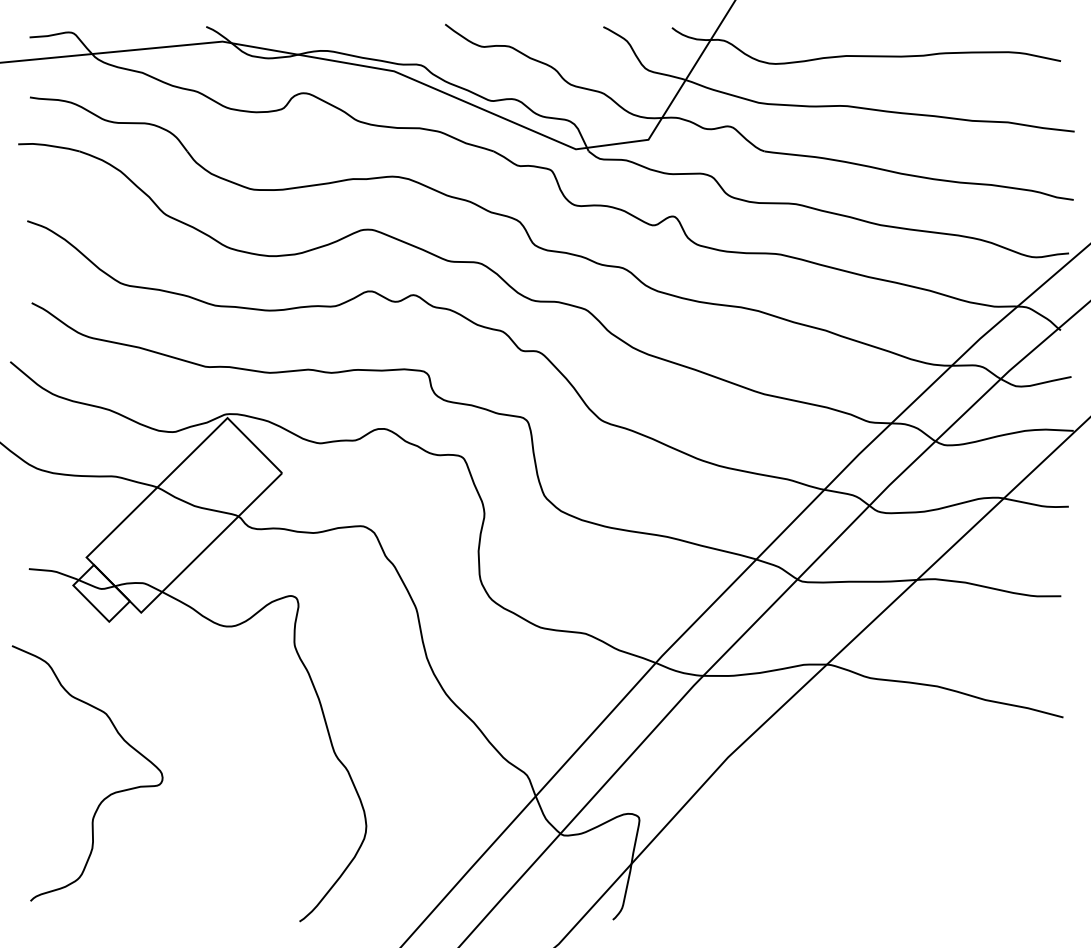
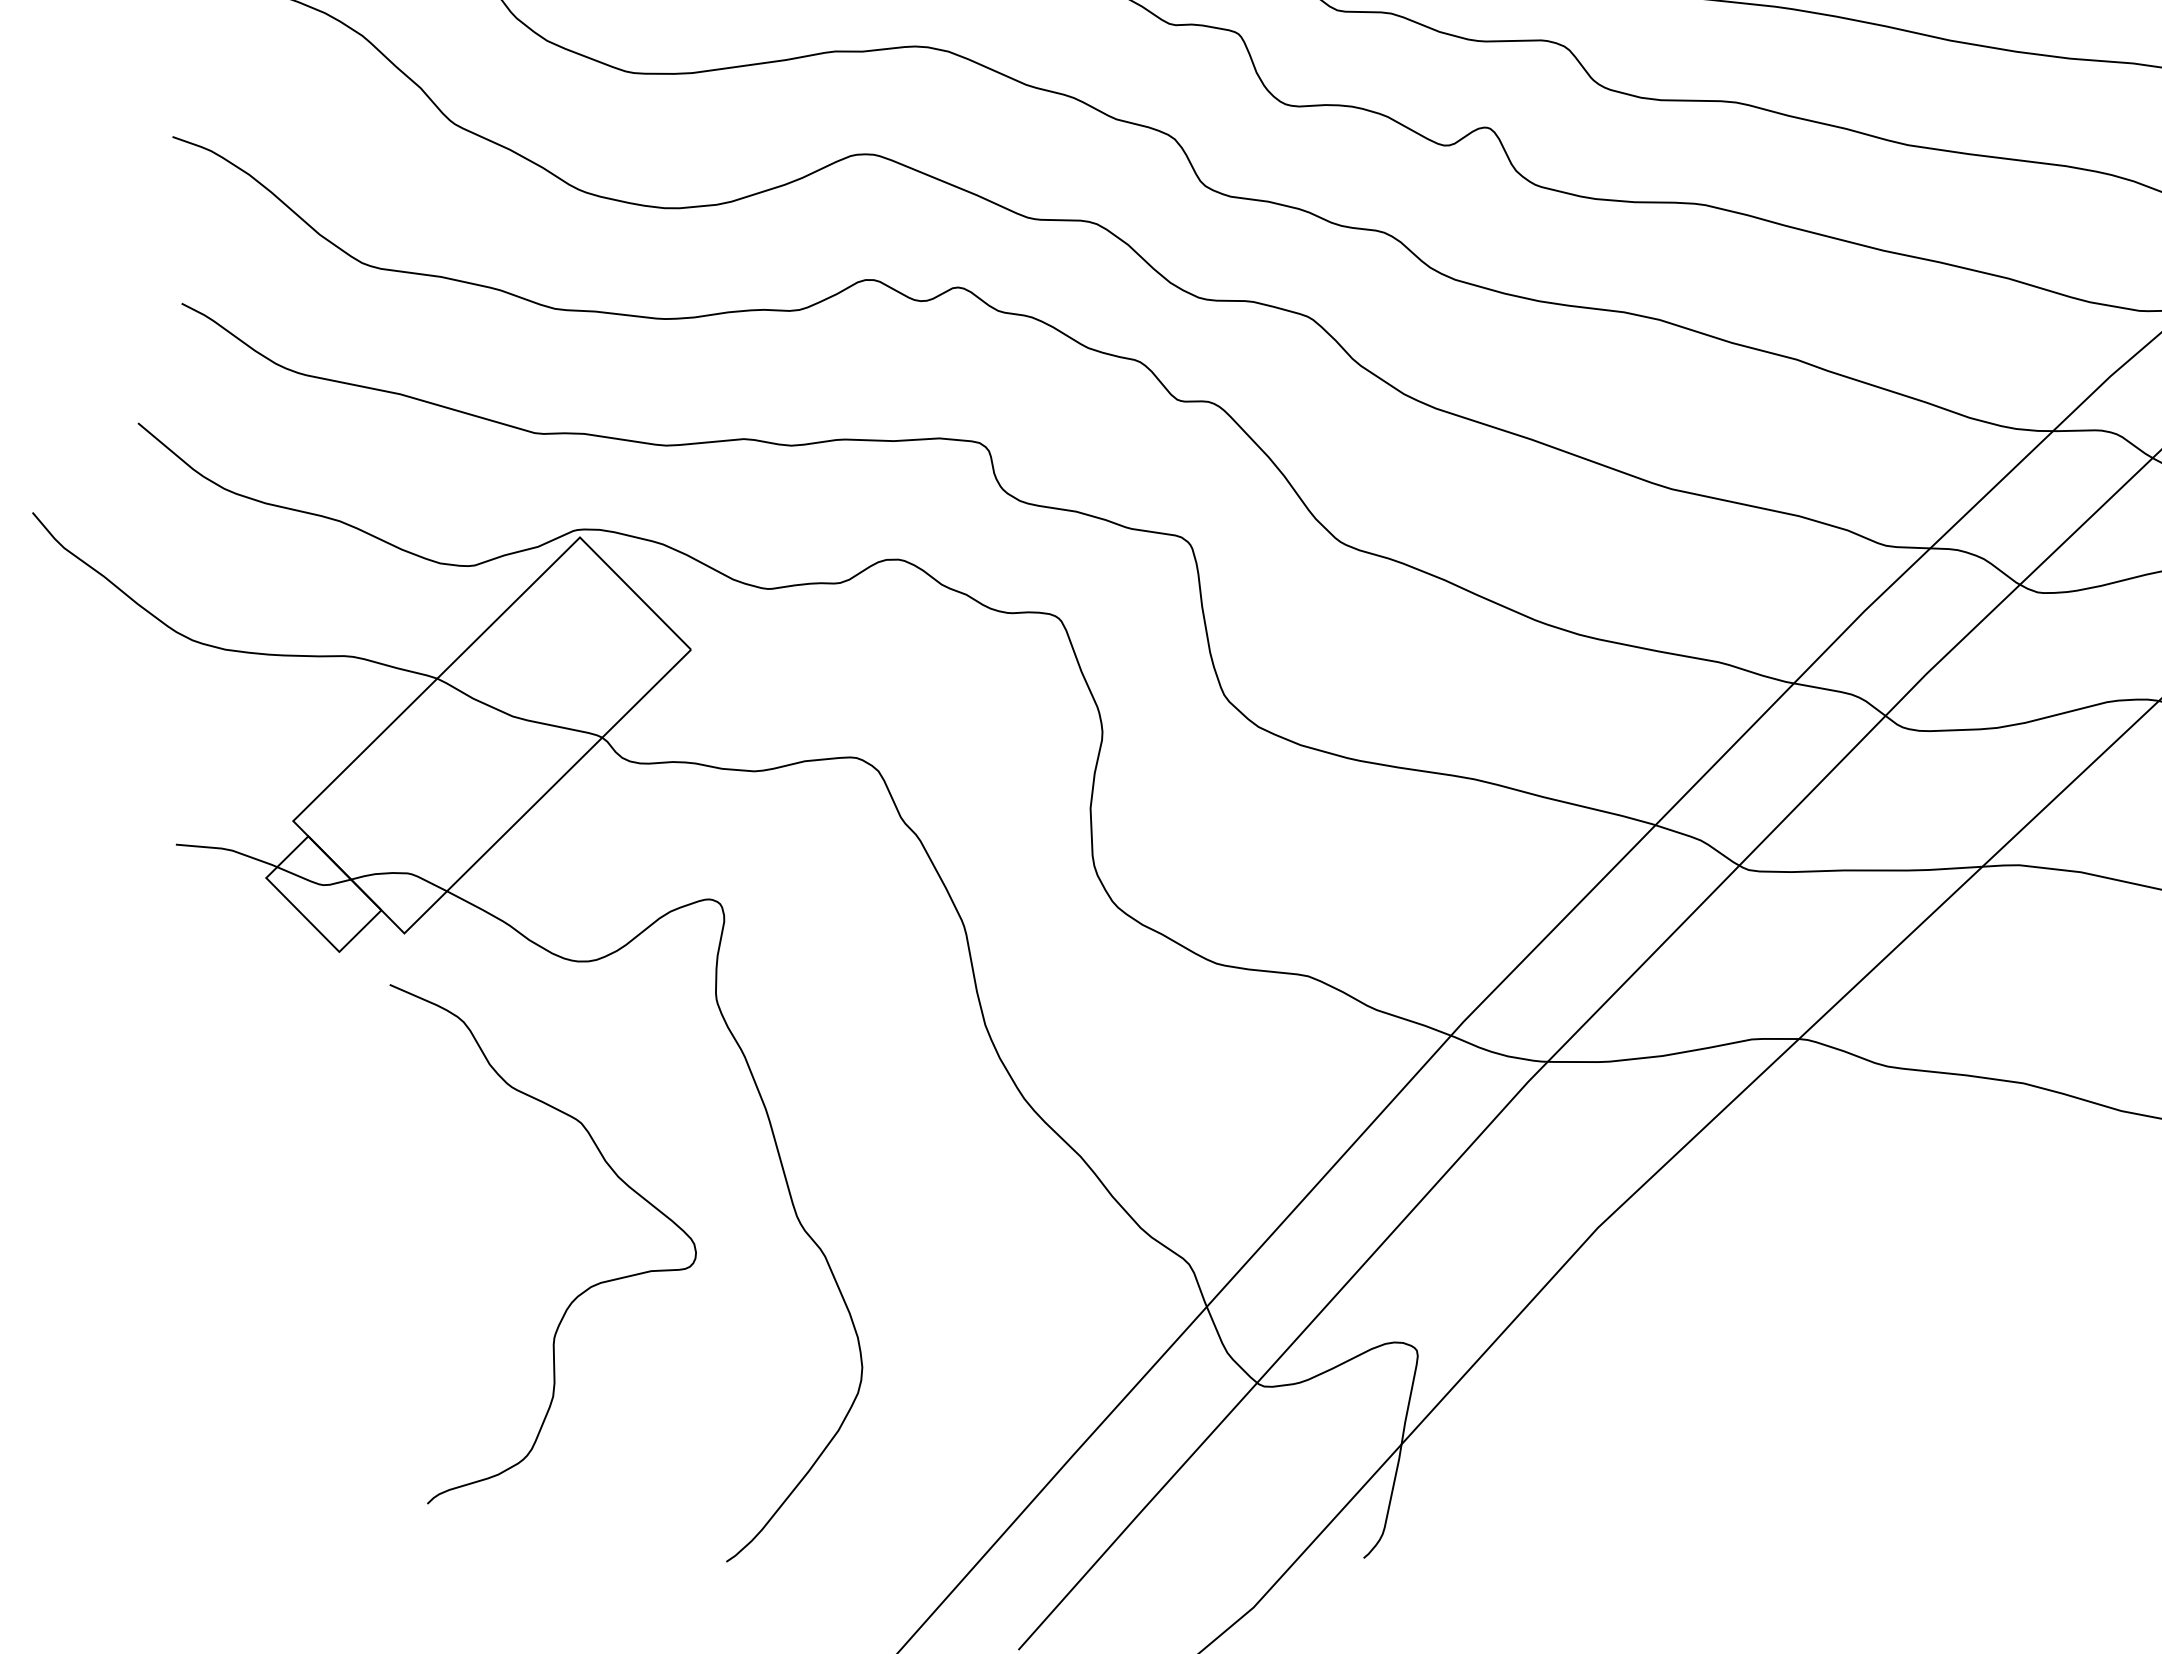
curve: (103, 798) -> (575, 1295), moved

